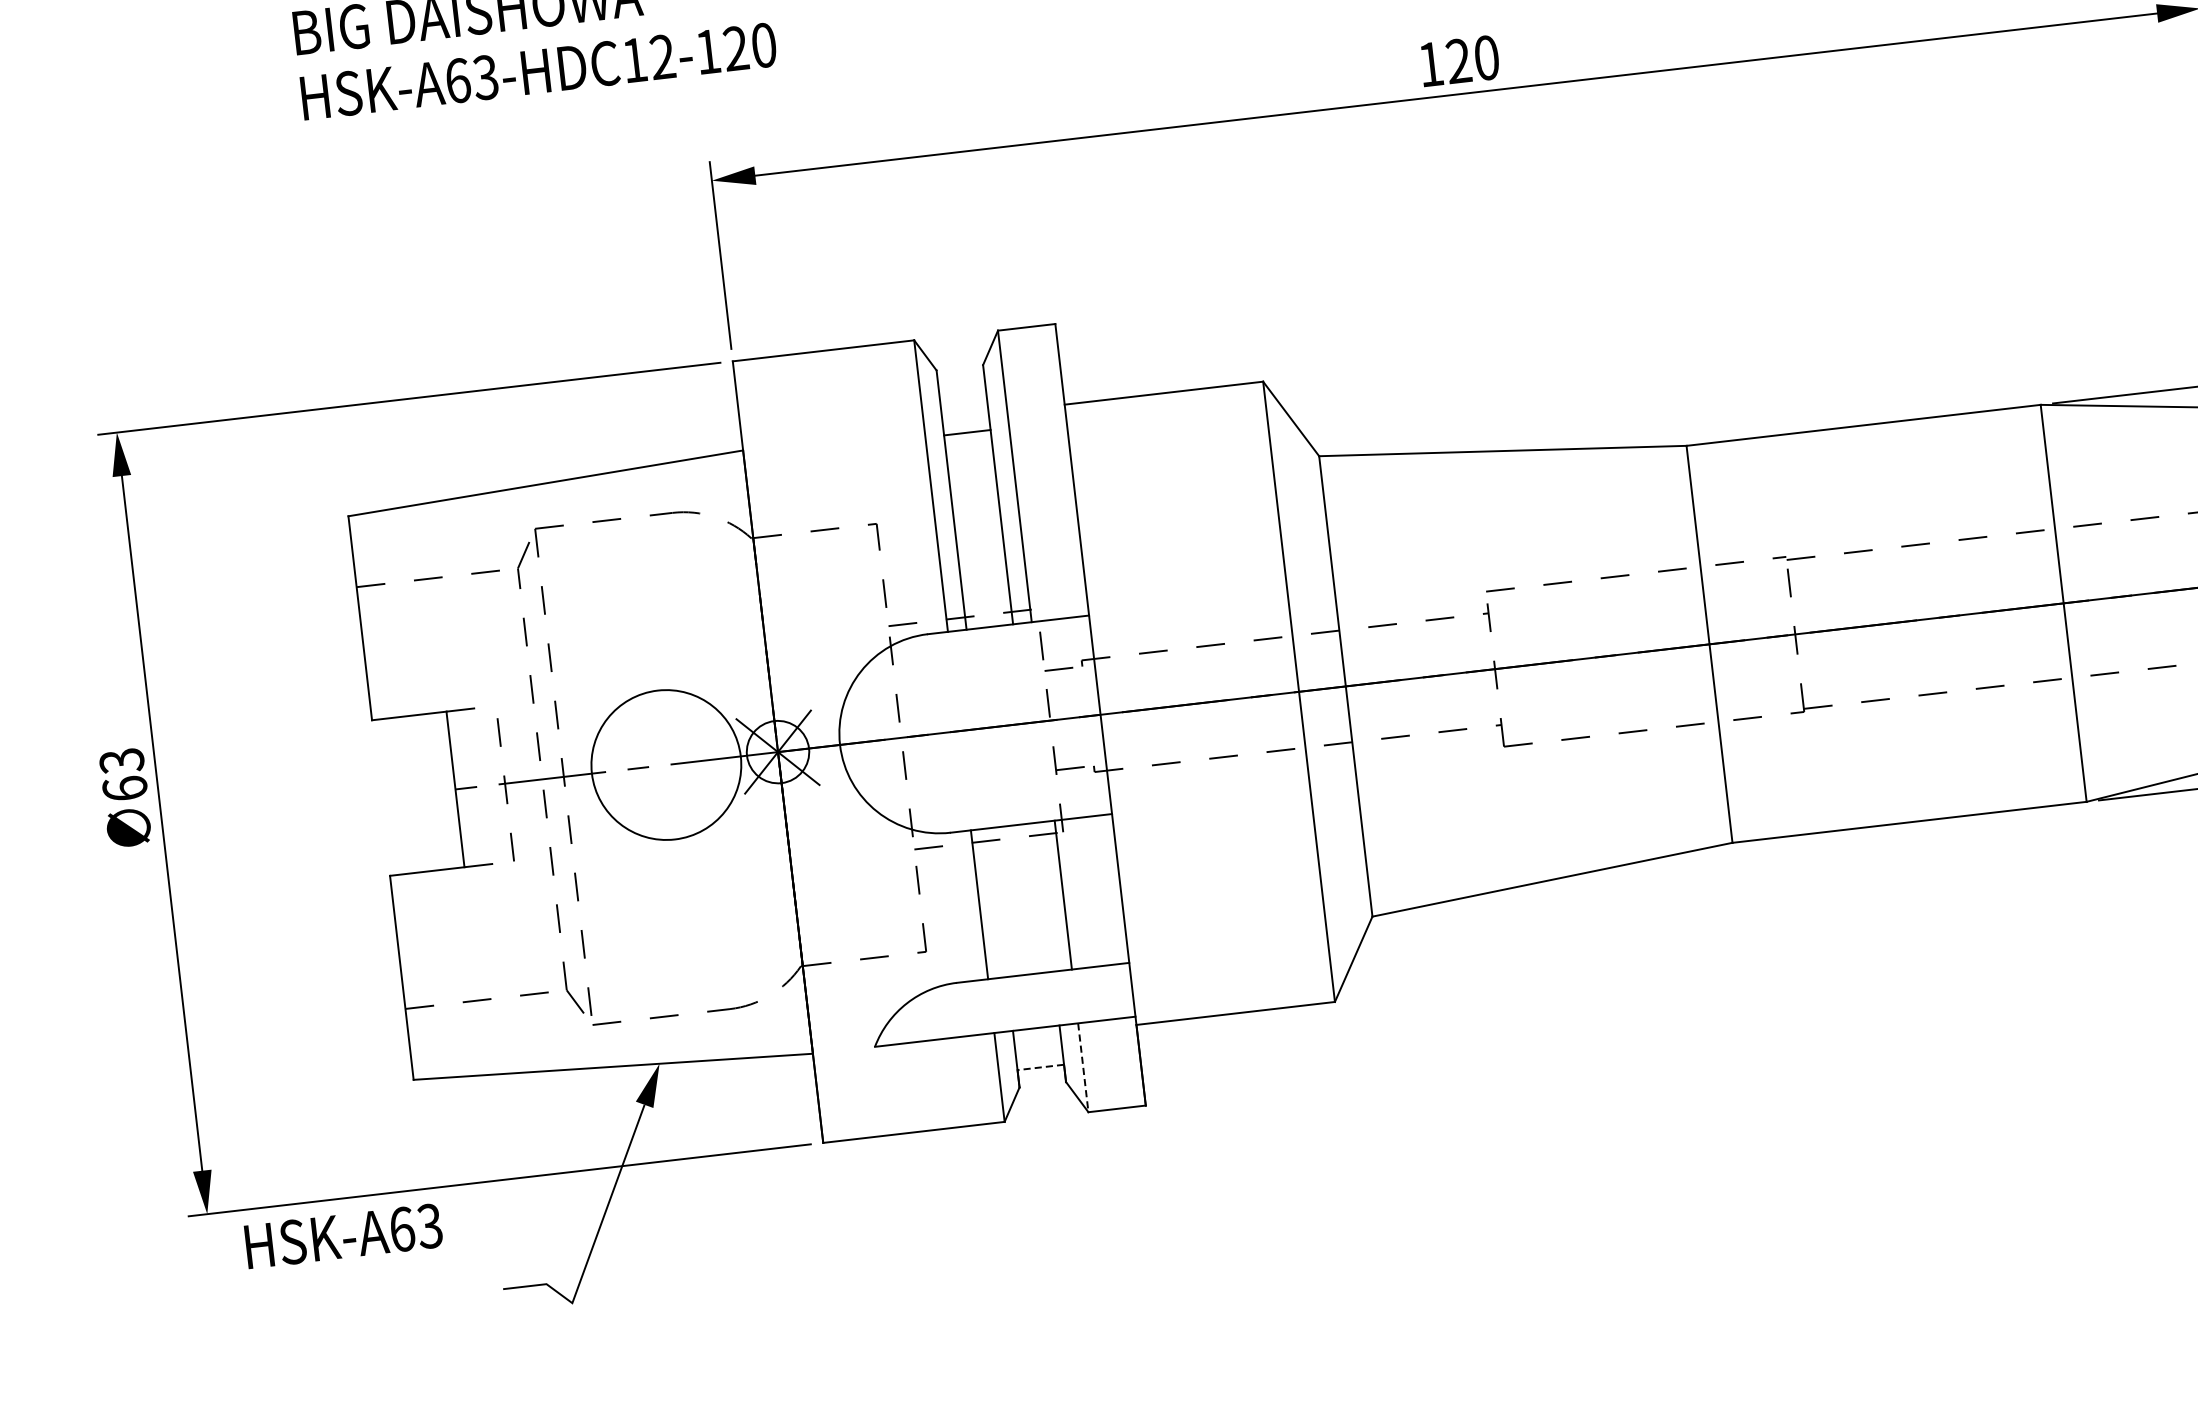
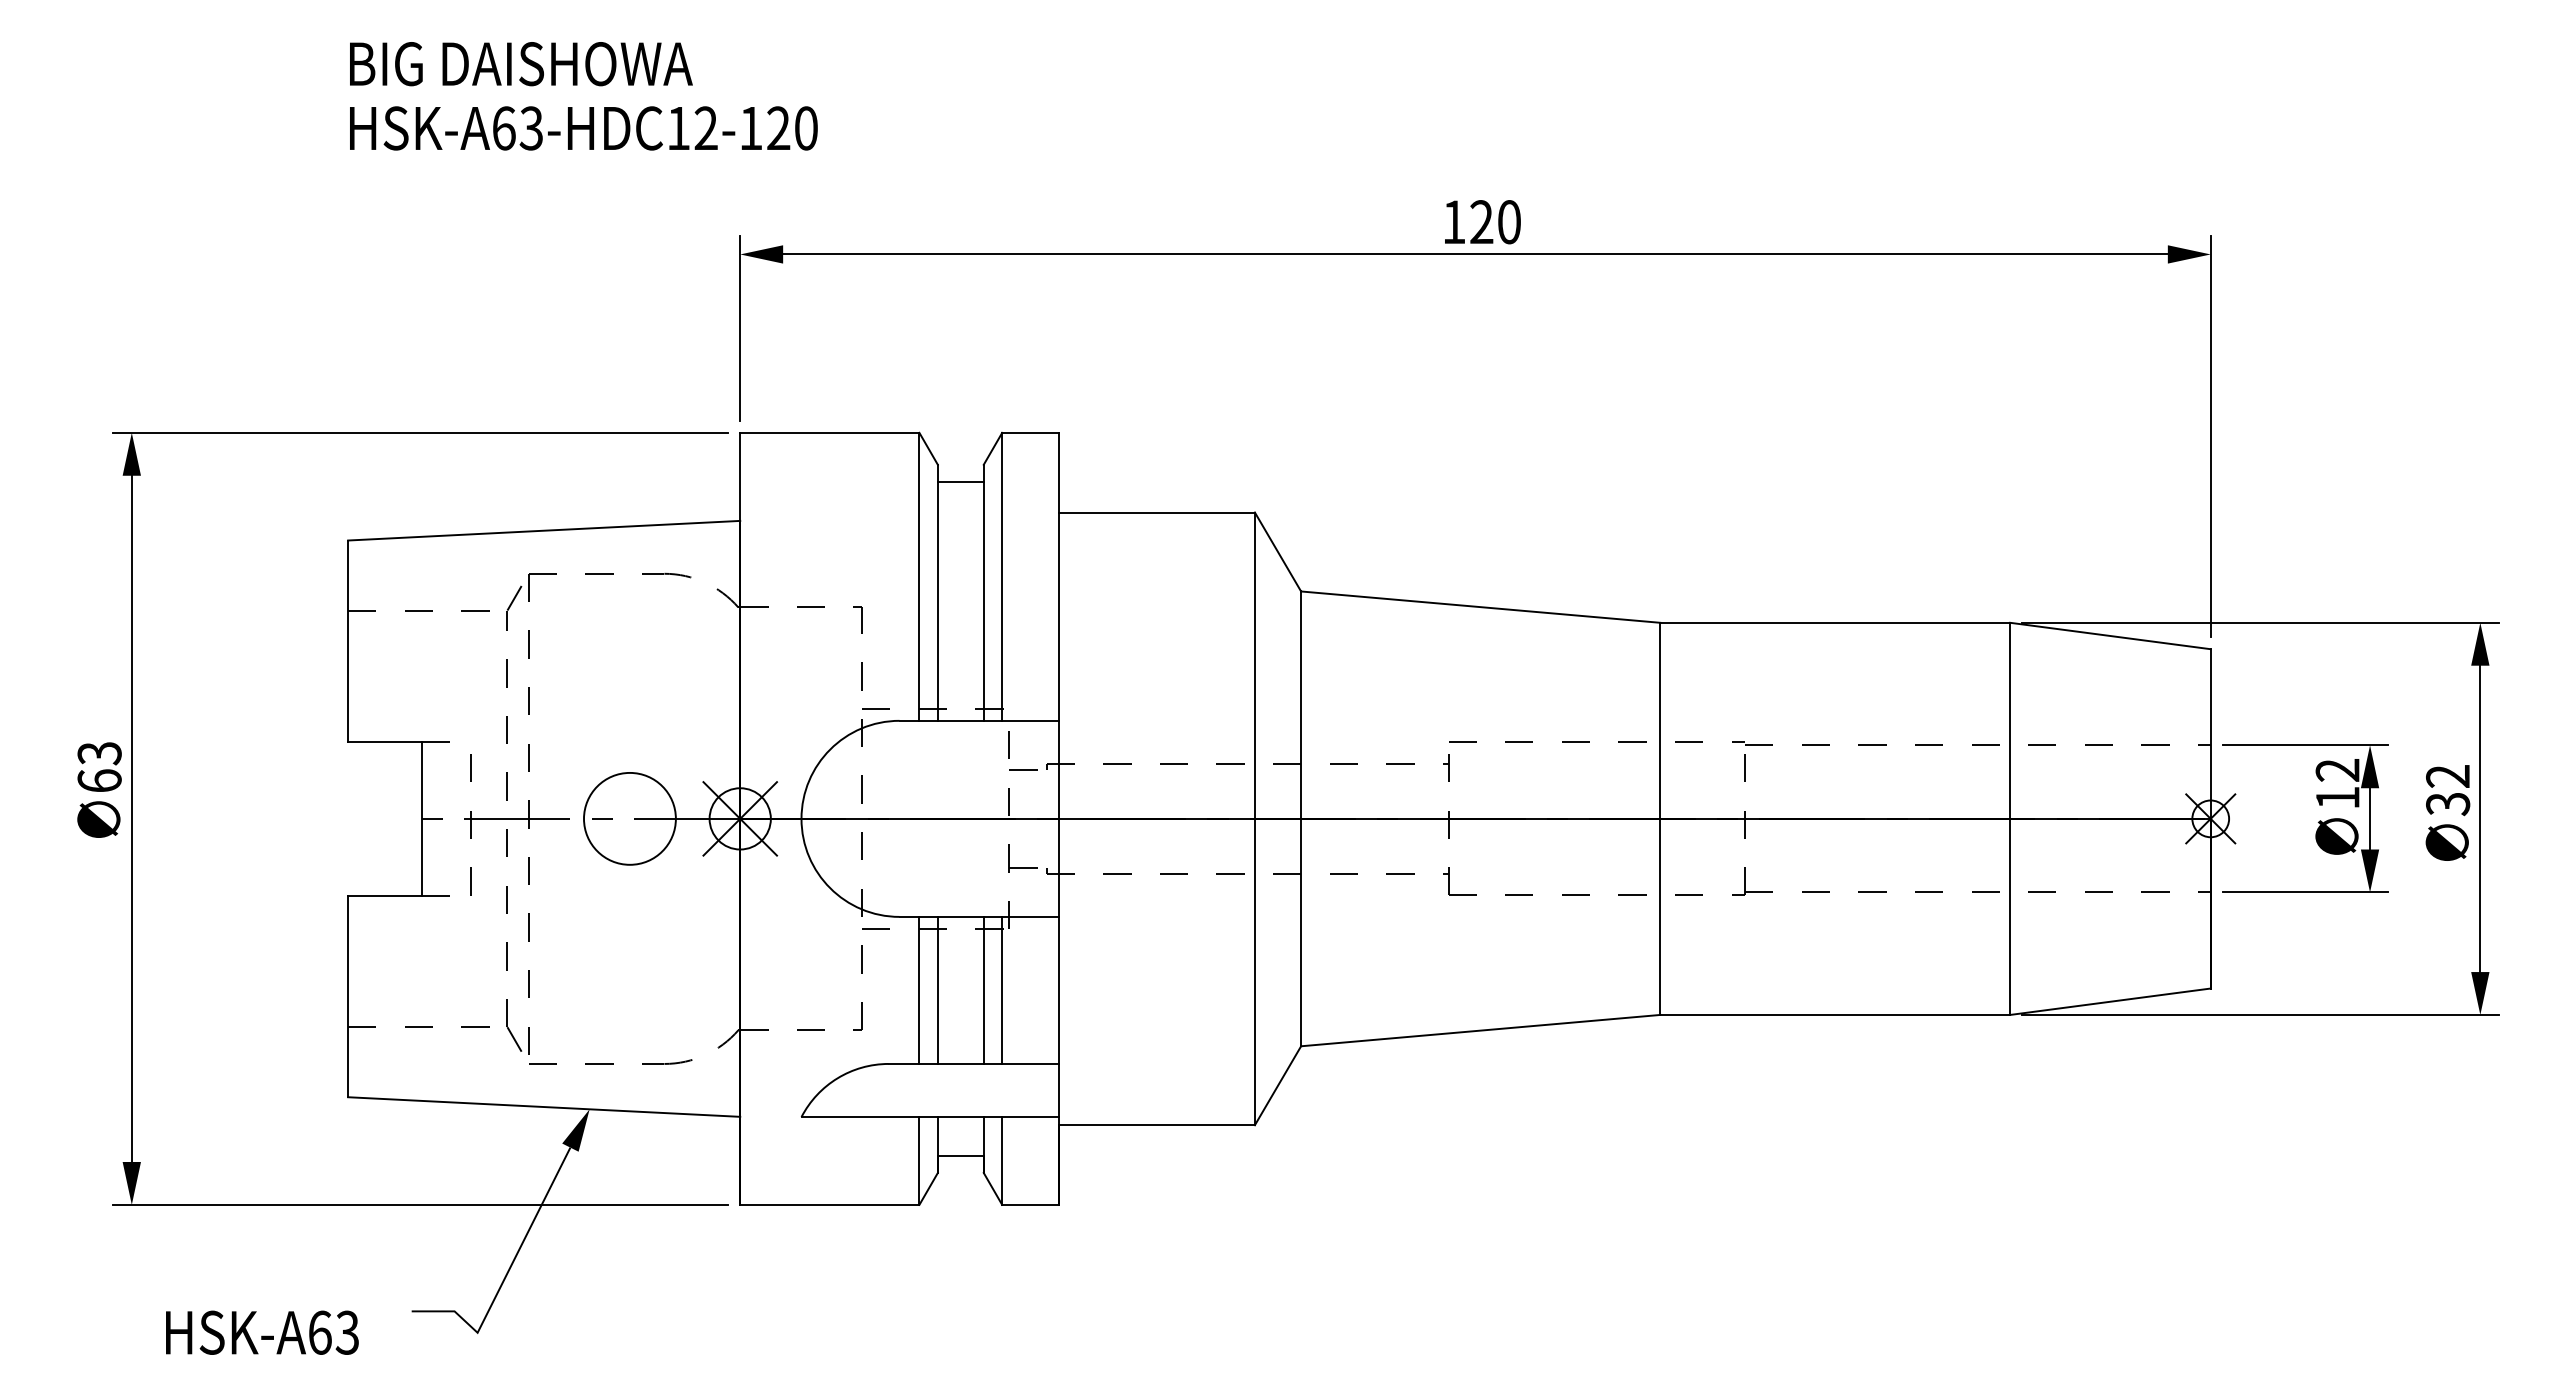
line: (966, 432) -> (960, 481), moved
circle: (665, 764) -> (629, 818), size x0.62
line: (1044, 896) -> (983, 989), added
line: (997, 901) -> (937, 989), added
line: (1040, 1067) -> (960, 1155), dashed -> solid
line: (1083, 1067) -> (1002, 1160), dashed -> solid
text: (343, 1235) -> (262, 1332), moved

